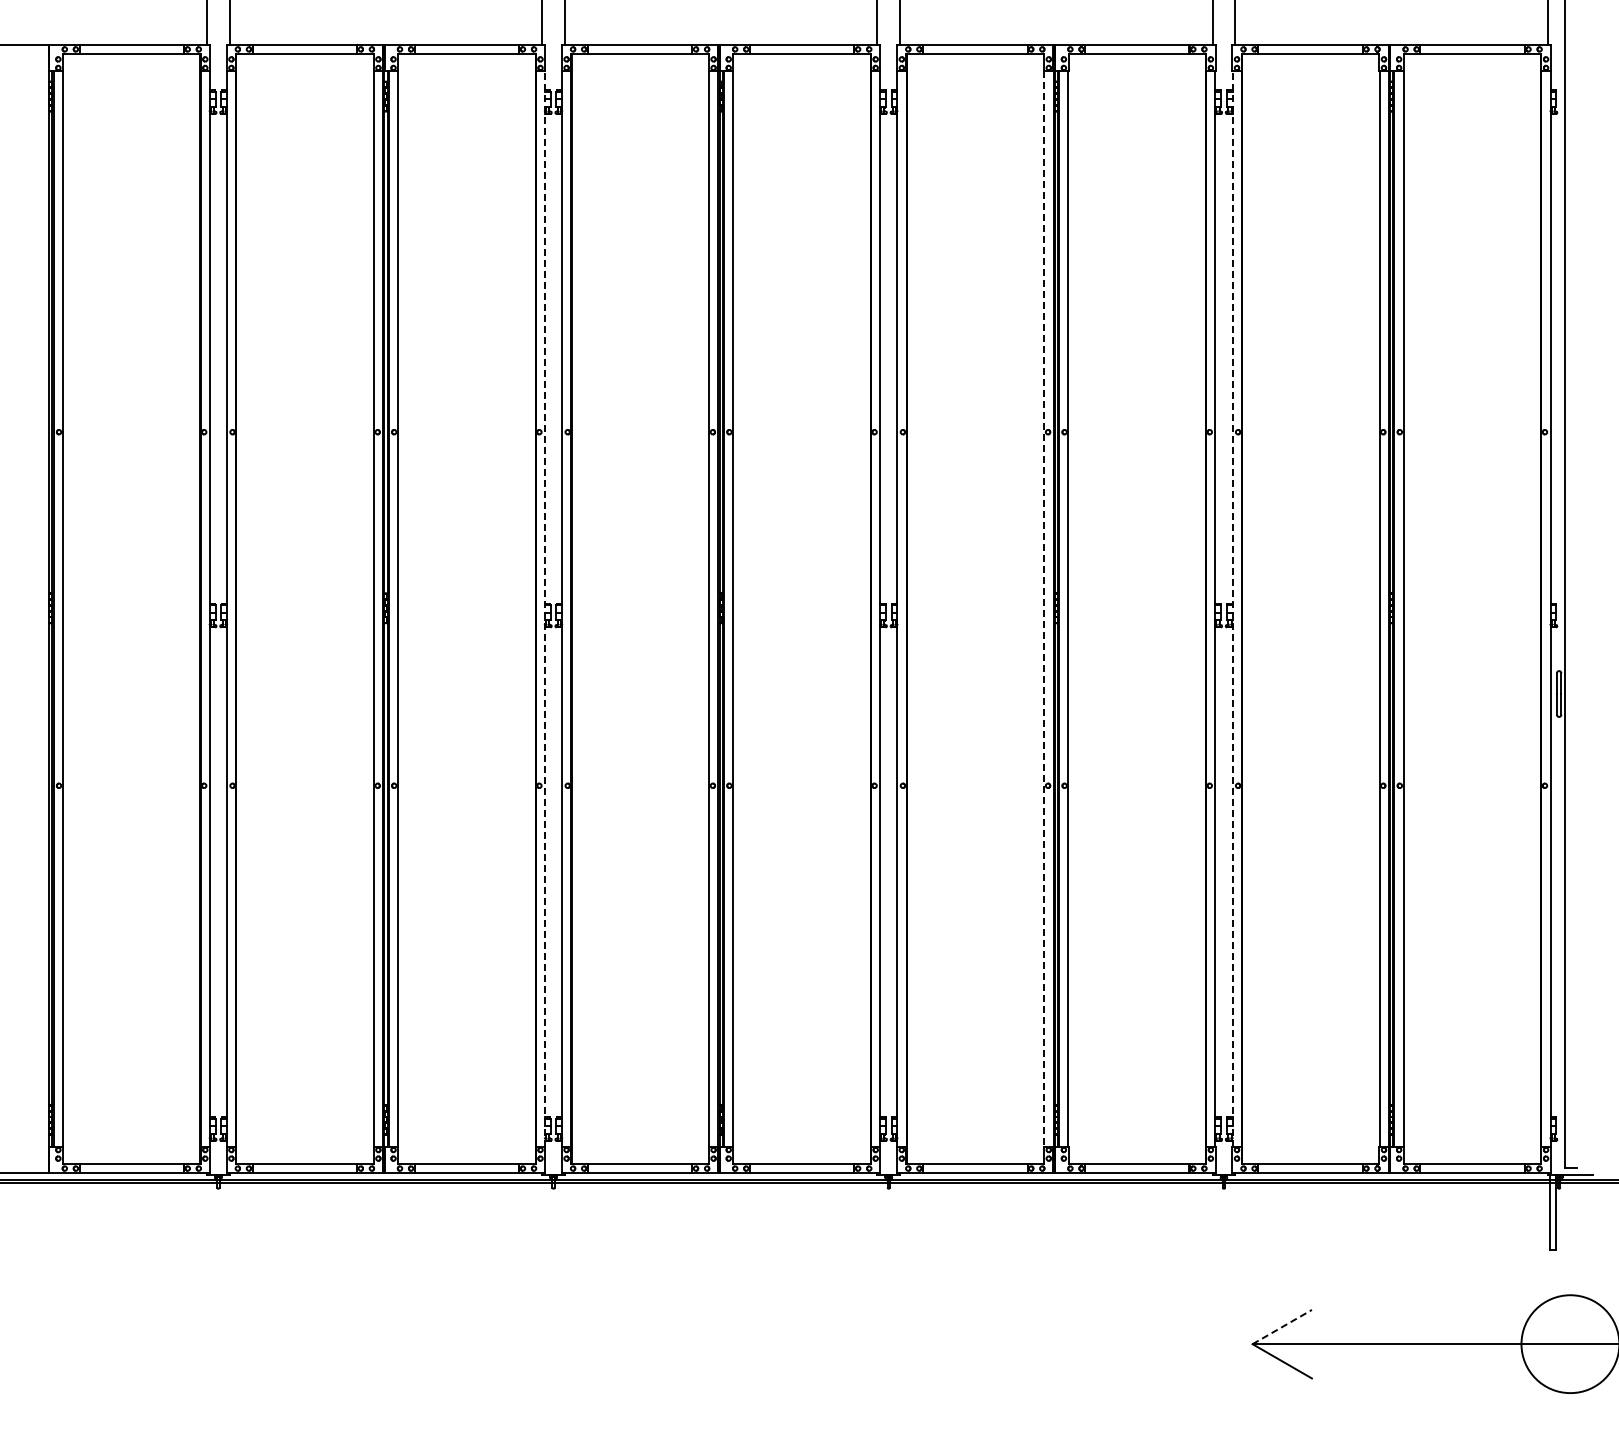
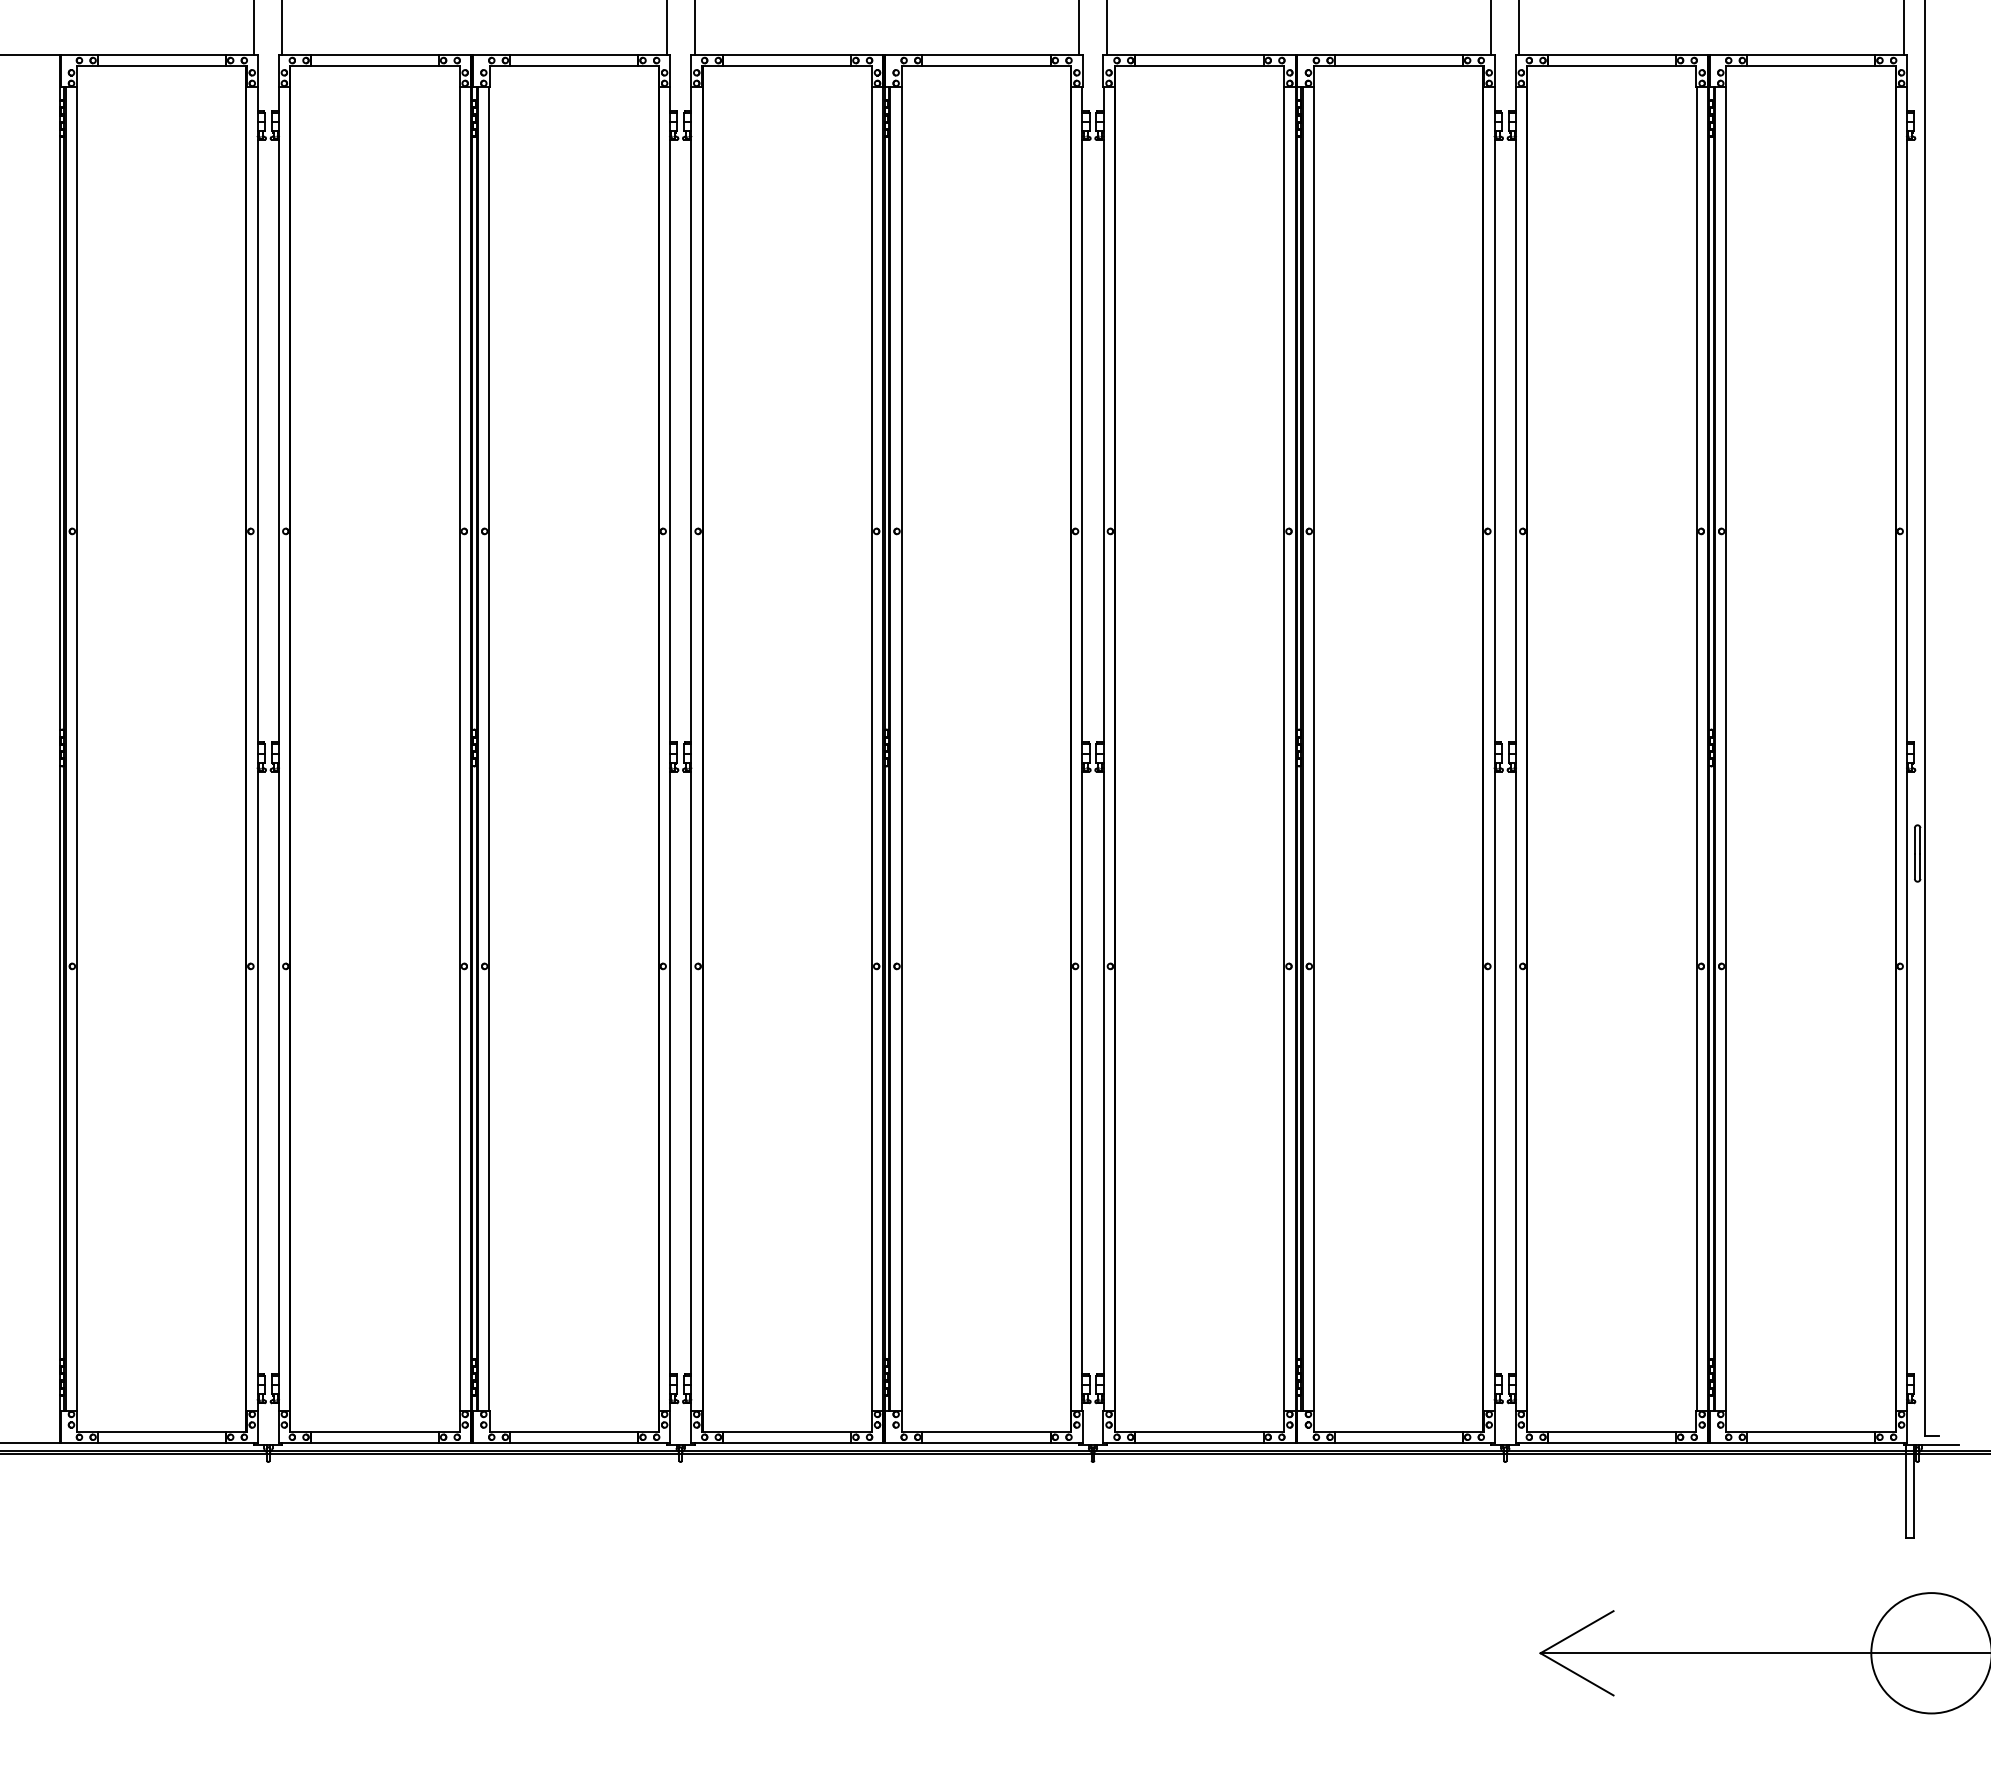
line: (544, 609) -> (669, 749), dashed -> solid
line: (1044, 609) -> (1284, 749), dashed -> solid
line: (1232, 609) -> (1515, 749), dashed -> solid
line: (1282, 1326) -> (1577, 1631), dashed -> solid

